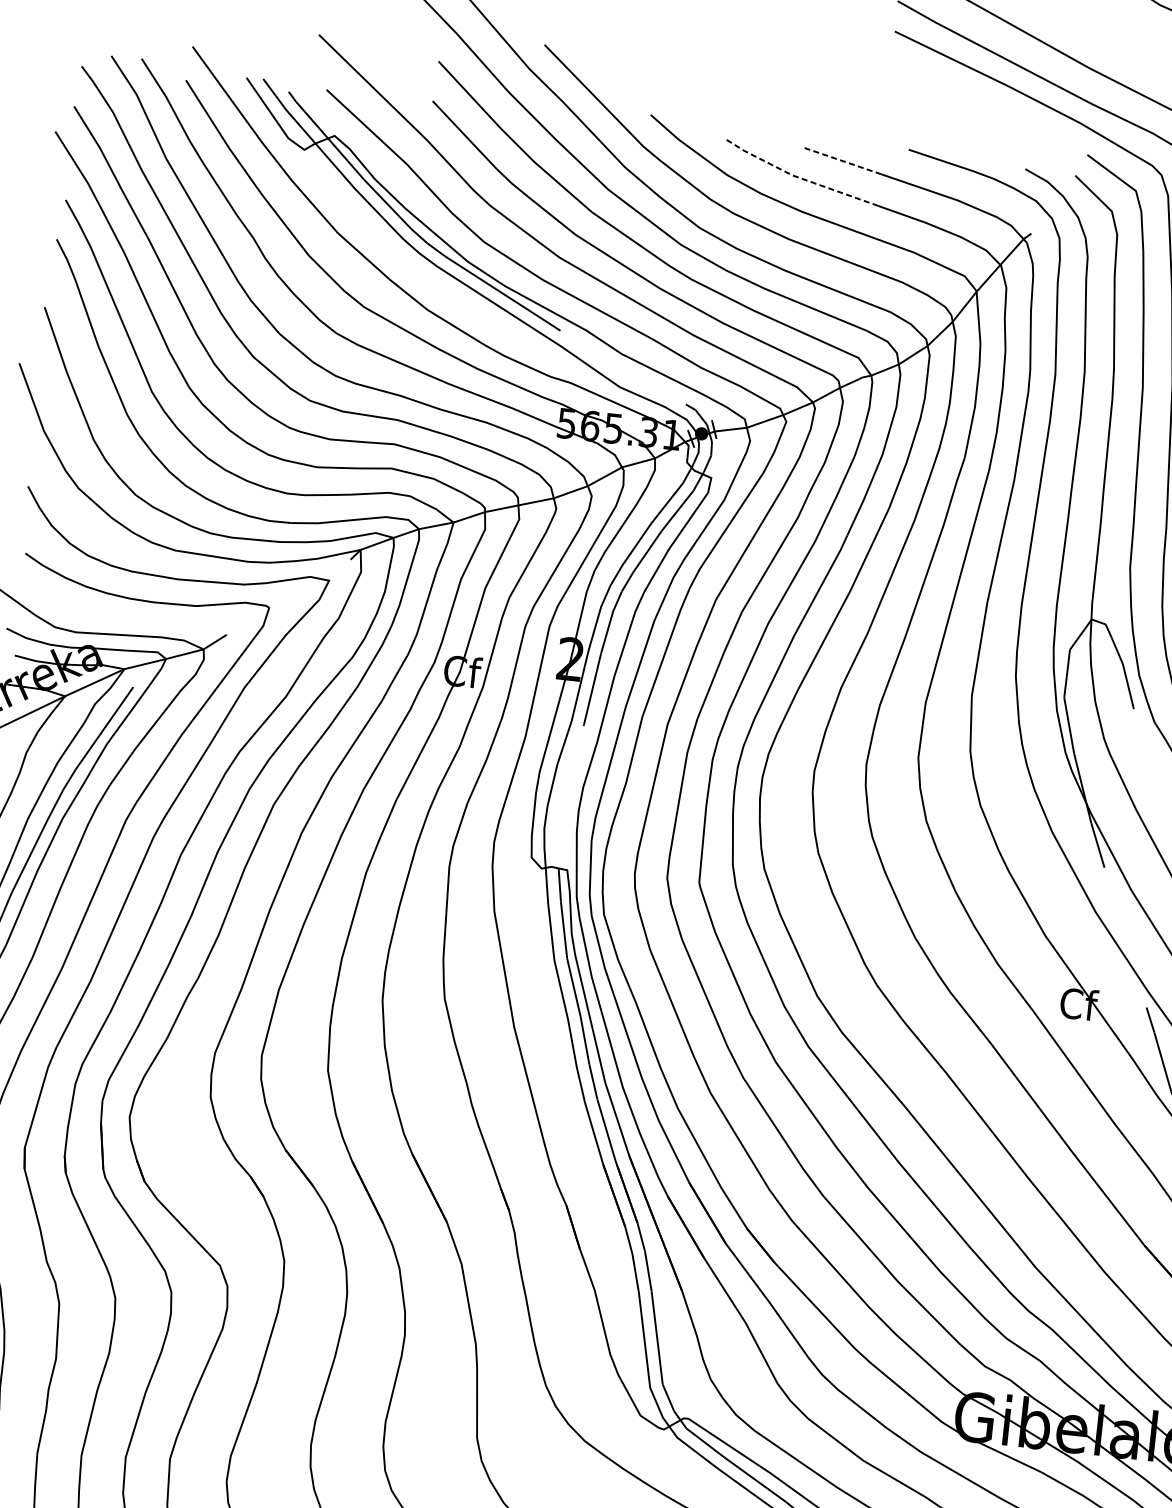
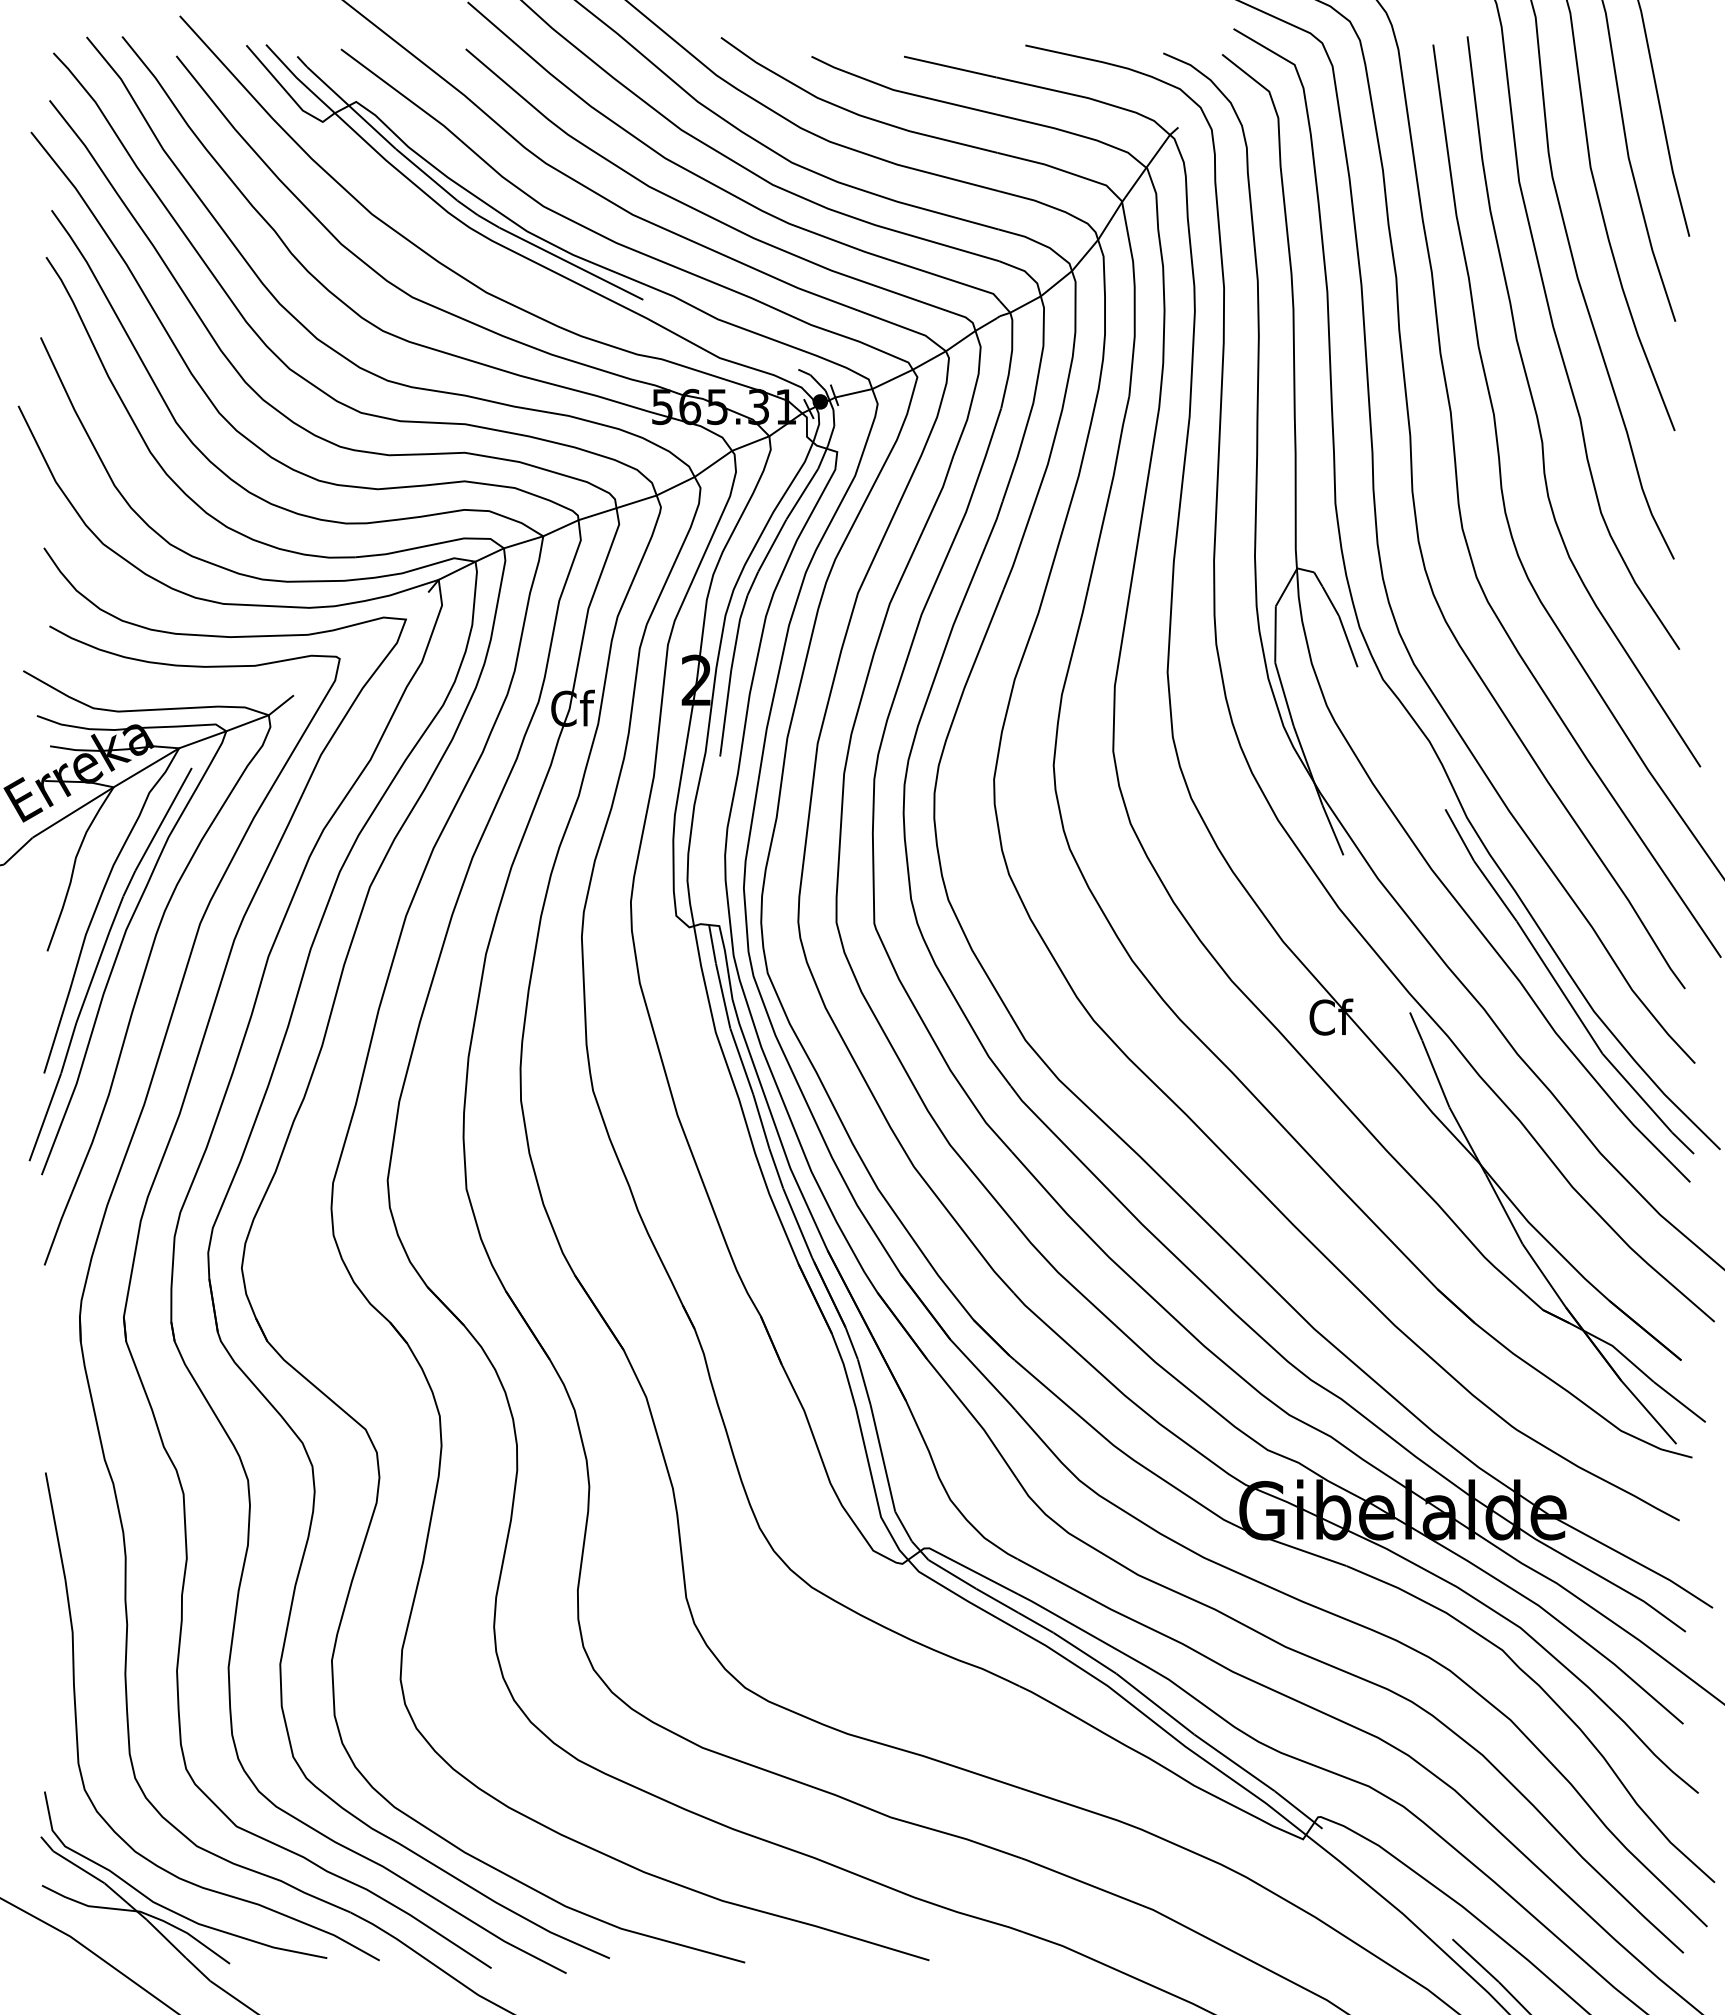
line: (842, 160) -> (949, 66), dashed -> solid
line: (799, 177) -> (901, 91), dashed -> solid

